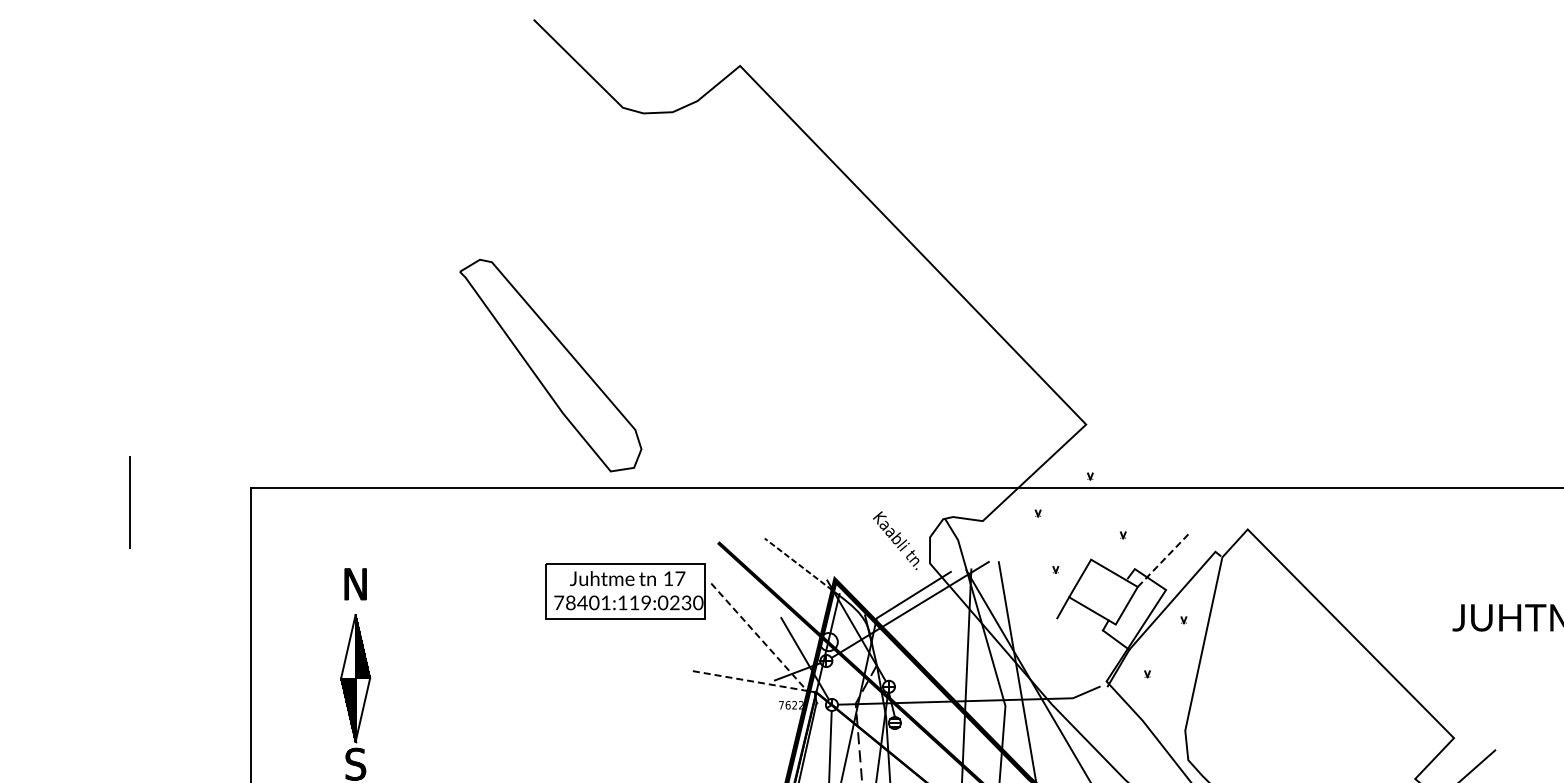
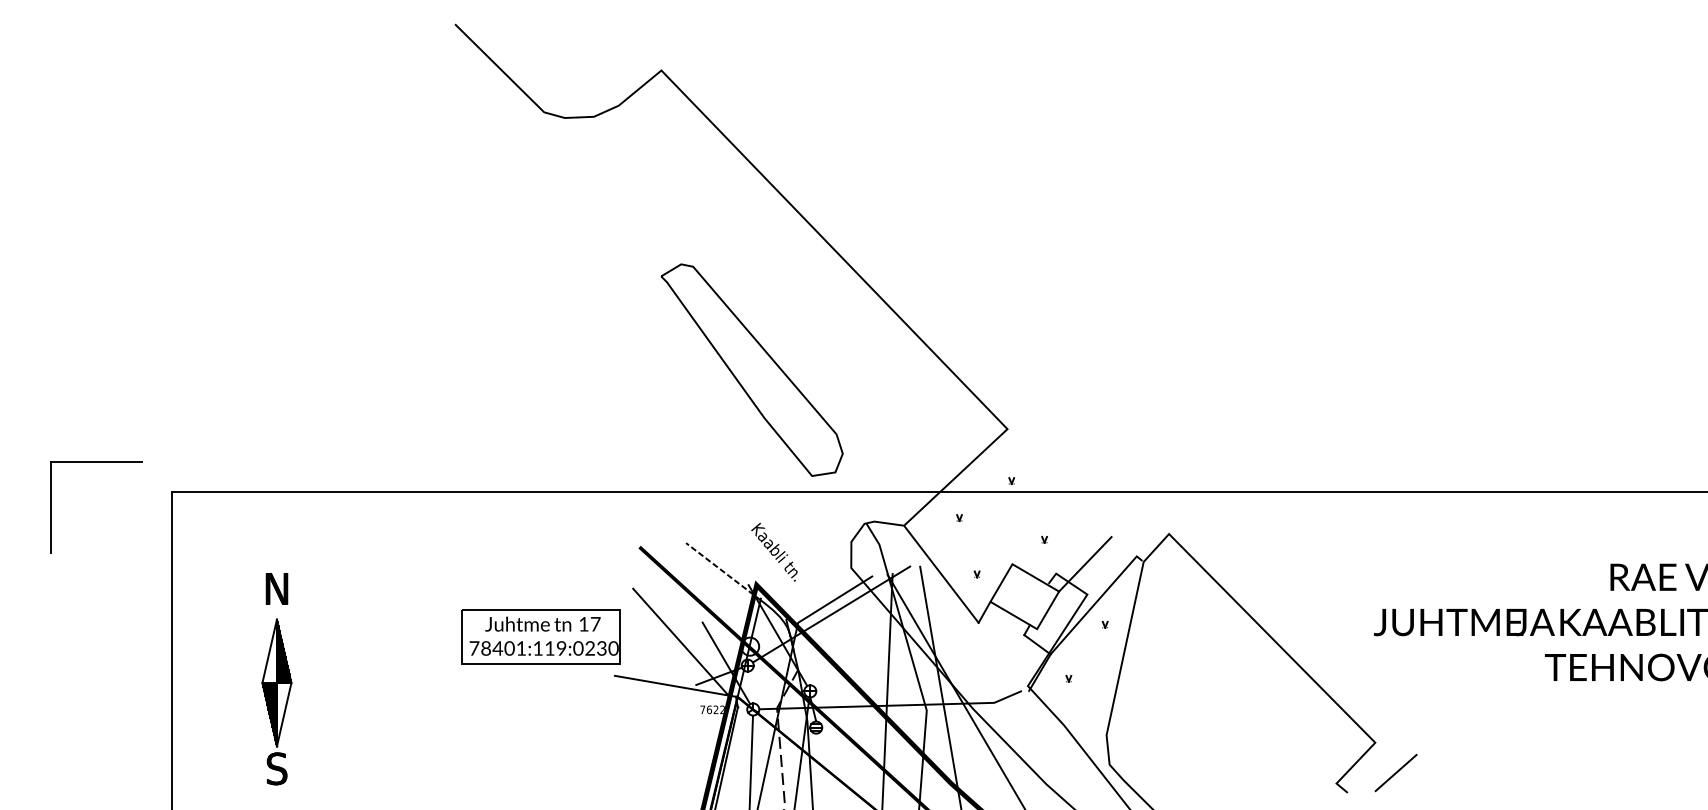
part: (550, 364) -> (751, 369), moved
line: (175, 456) -> (96, 461), added
text: (896, 539) -> (774, 551), moved
line: (1164, 559) -> (1085, 564), dashed -> solid
line: (1020, 569) -> (941, 574), added
part: (625, 590) -> (540, 636), moved
line: (798, 680) -> (719, 685), dashed -> solid

